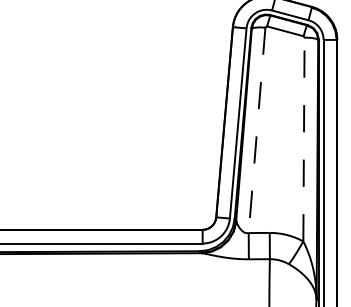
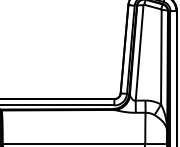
line: (256, 129) -> (139, 52), dashed -> solid
line: (304, 137) -> (161, 56), dashed -> solid

